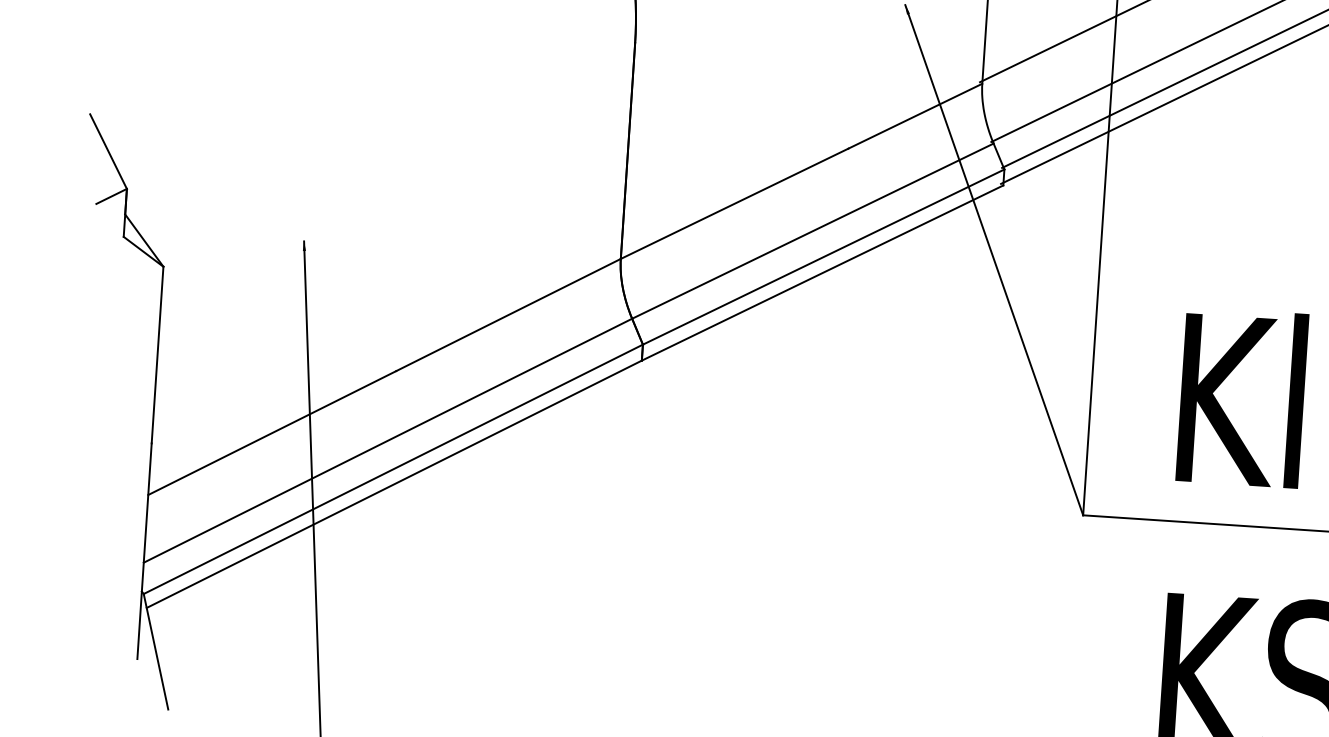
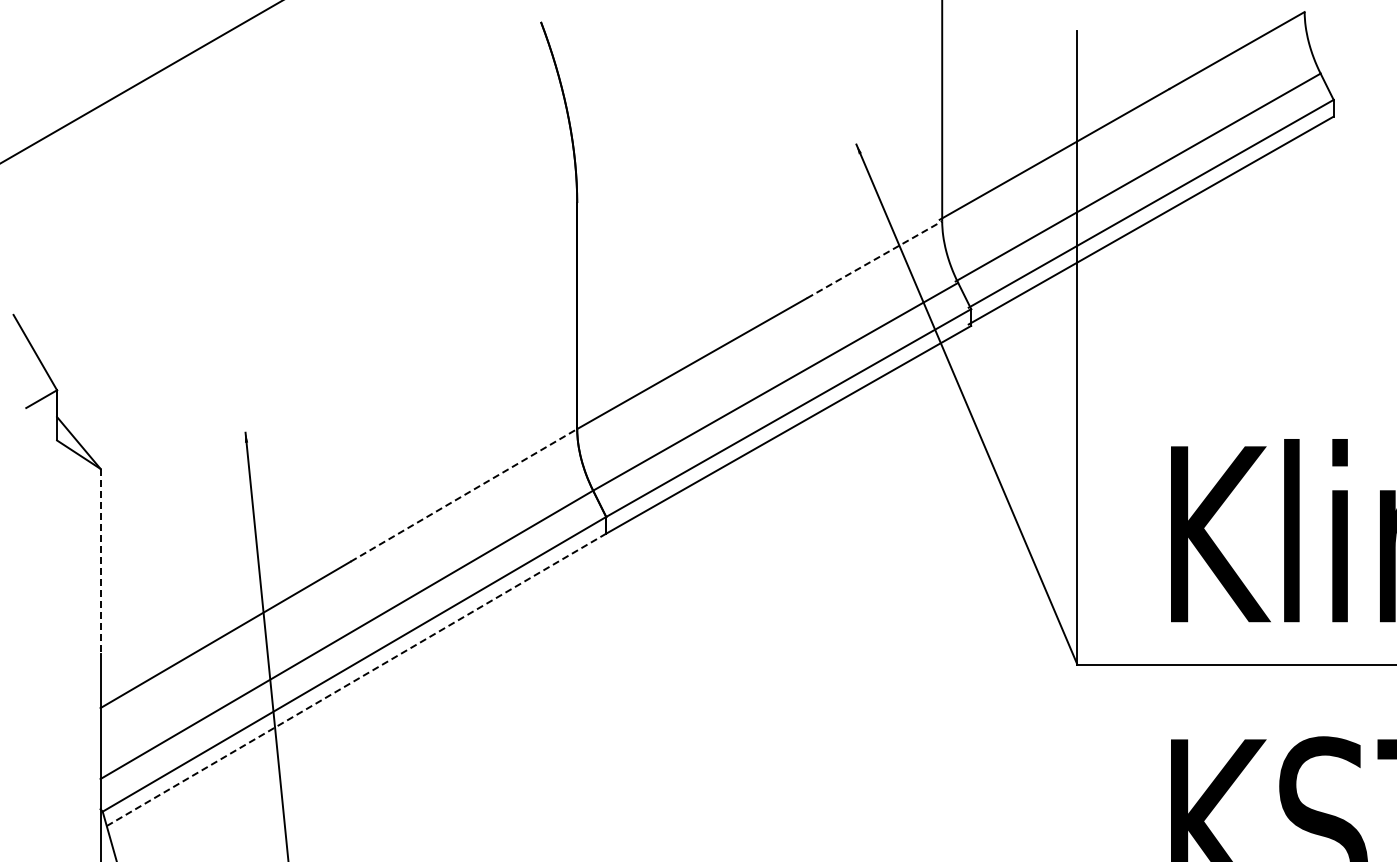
line: (915, 115) -> (874, 259), solid -> dashed
line: (509, 315) -> (464, 495), solid -> dashed
line: (157, 355) -> (100, 561), solid -> dashed
line: (394, 483) -> (356, 679), solid -> dashed

